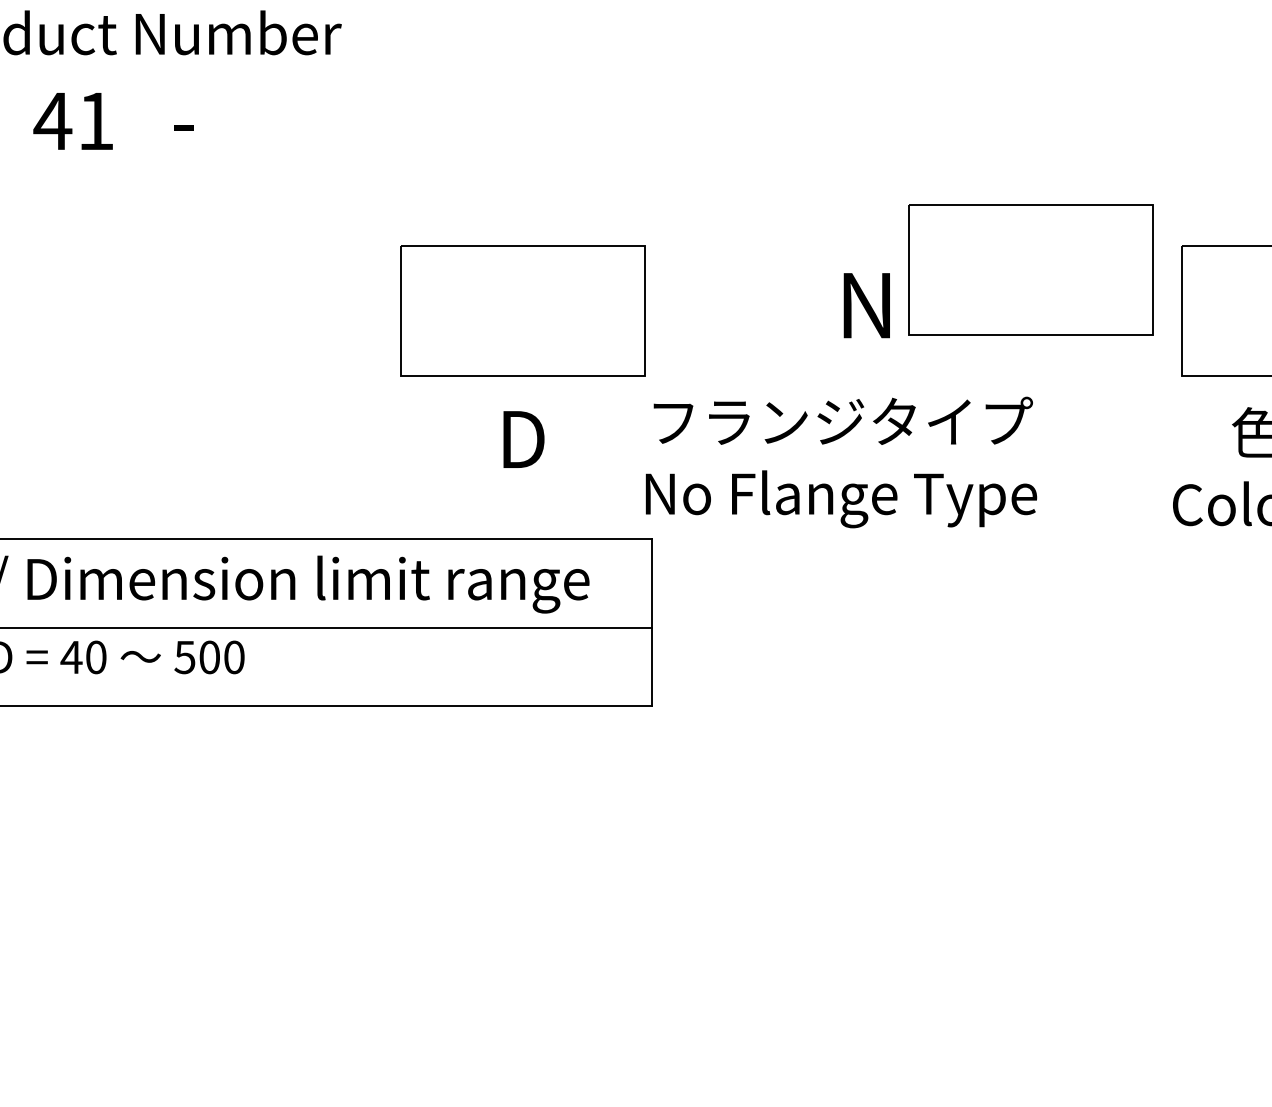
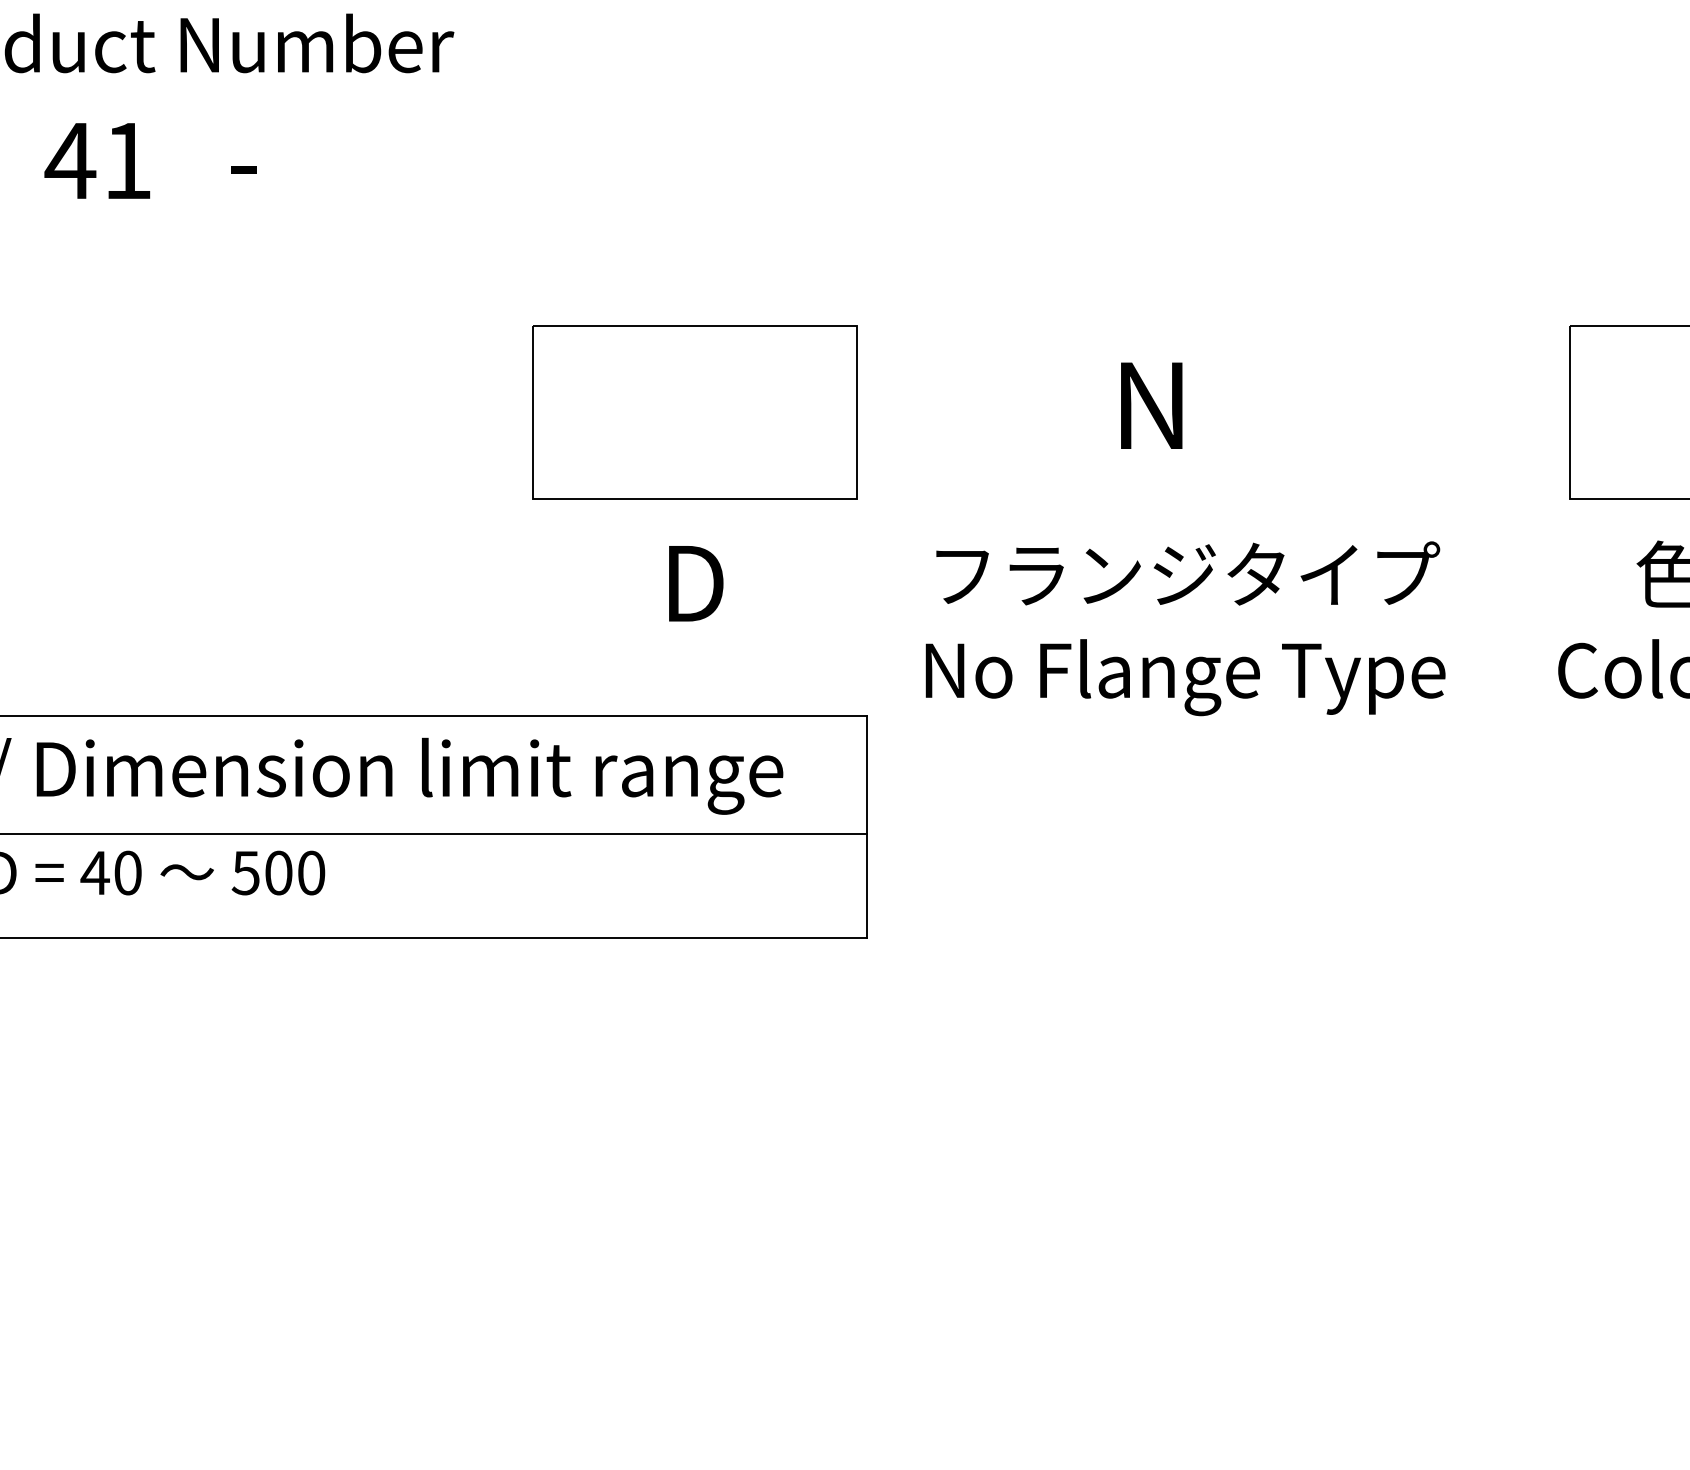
part: (1030, 269) -> (1369, 357), removed
text: (841, 462) -> (1185, 628), moved

